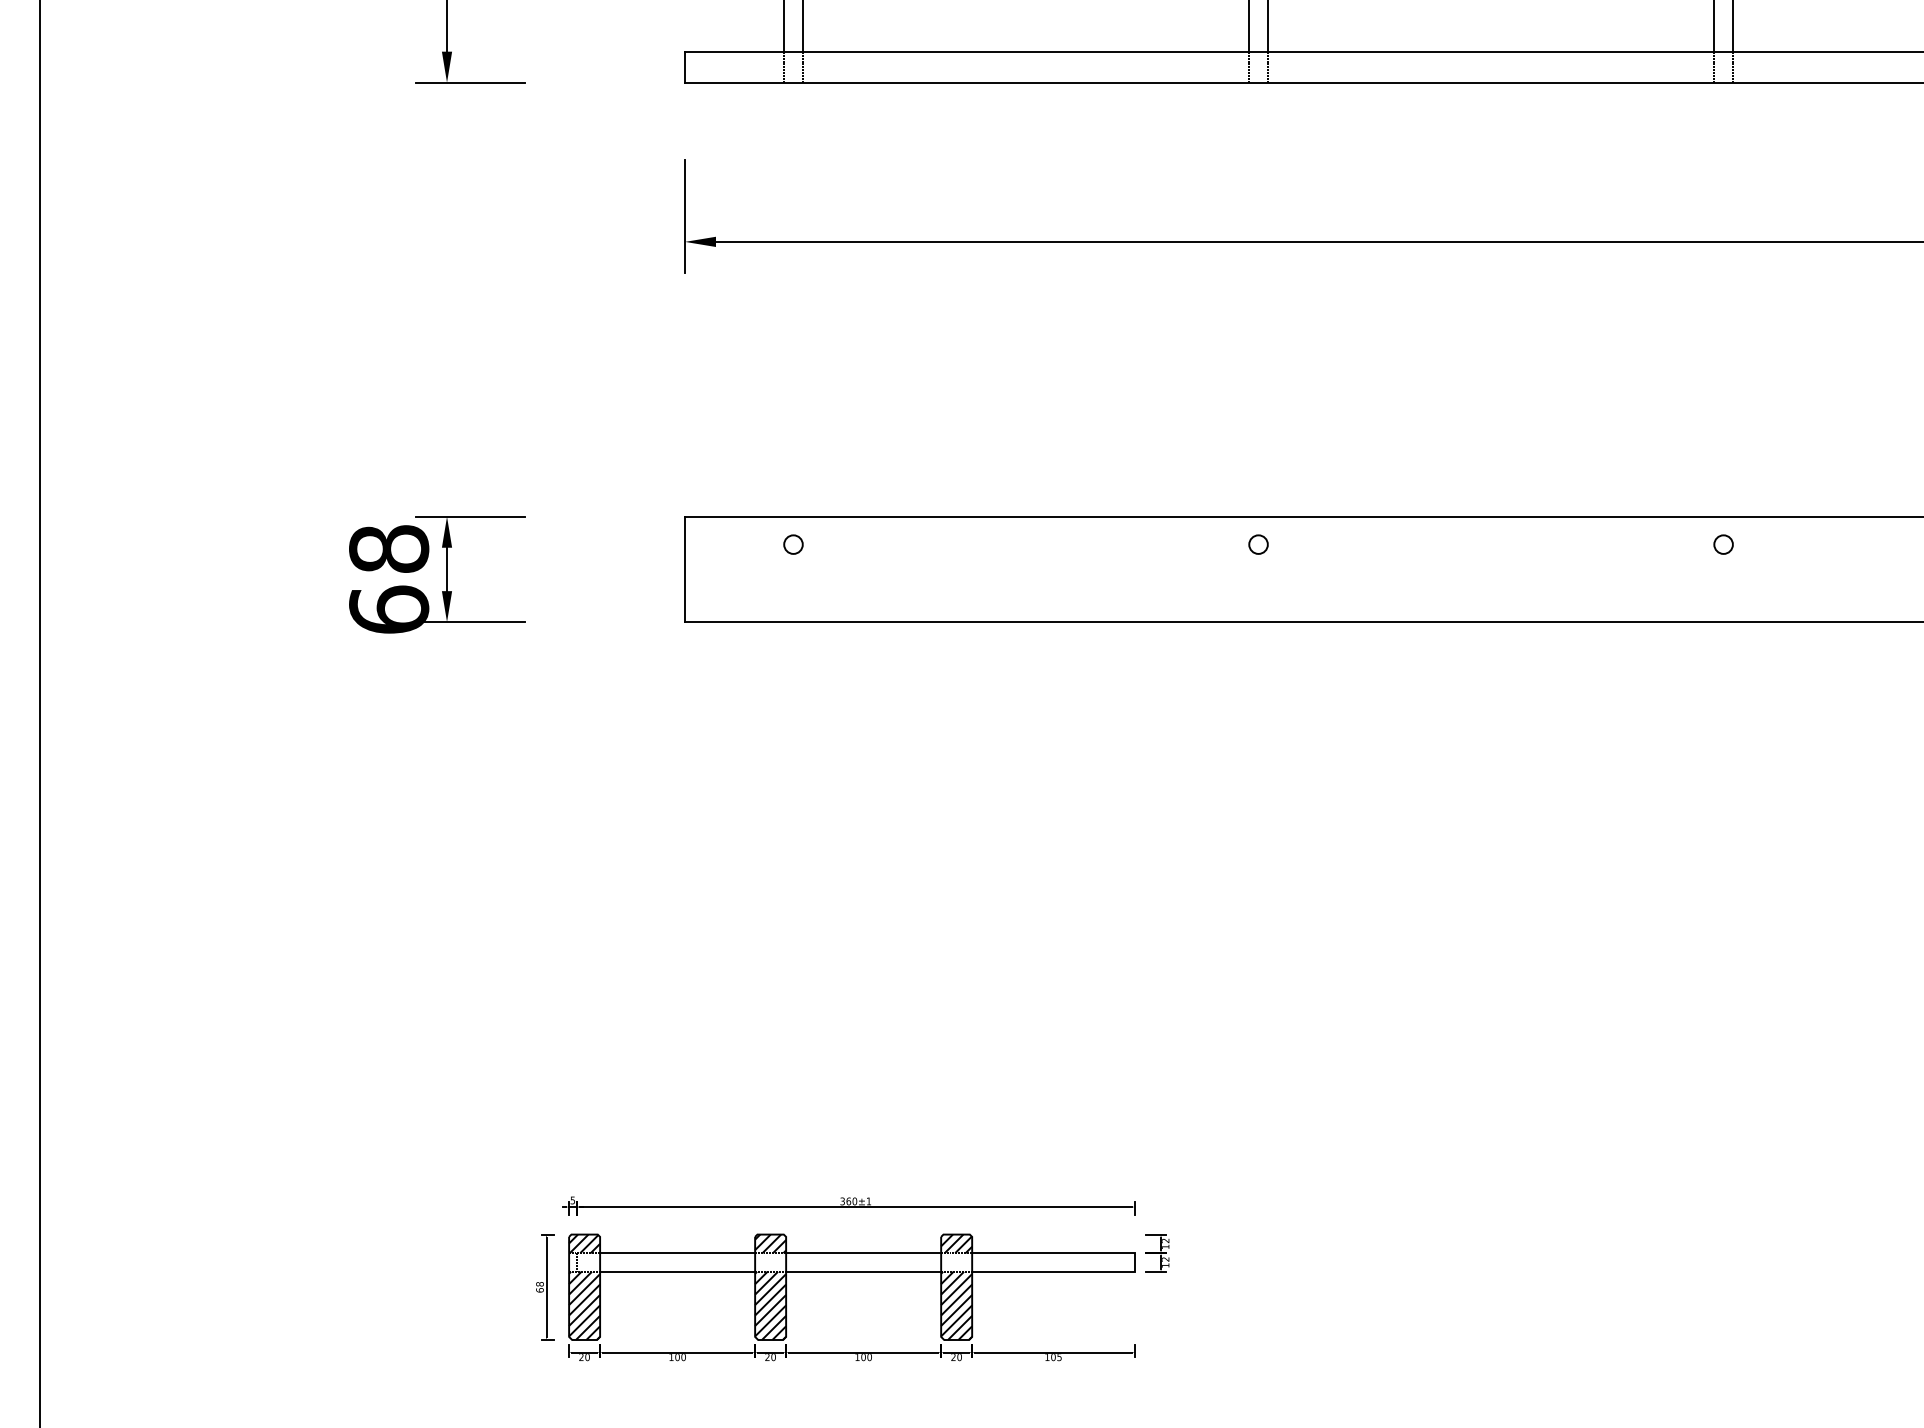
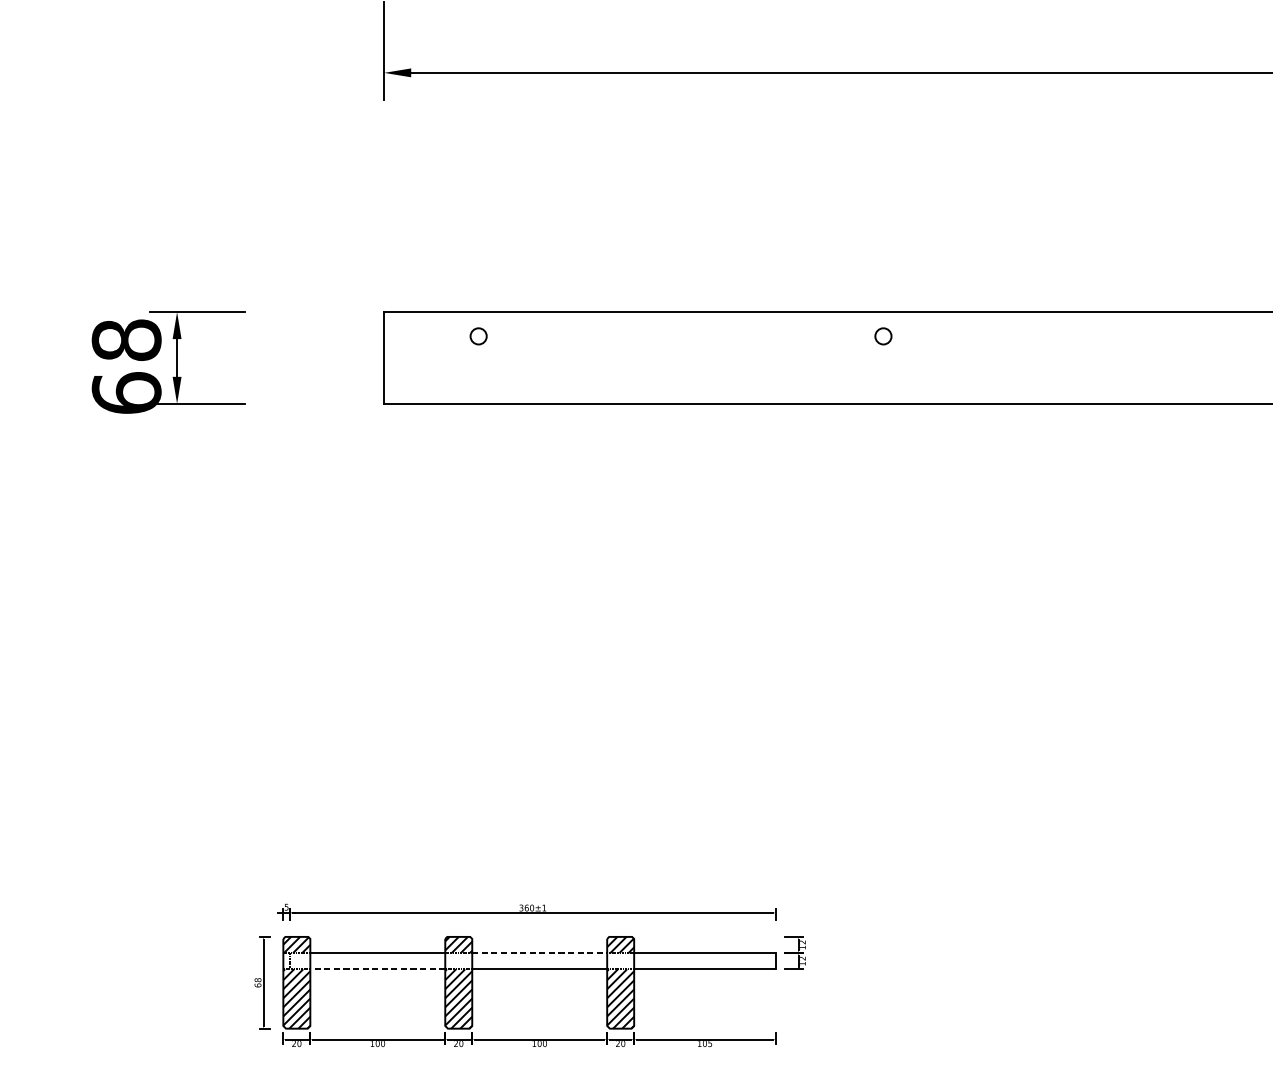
line: (863, 1253) -> (539, 953), solid -> dashed
line: (677, 1271) -> (377, 969), solid -> dashed

